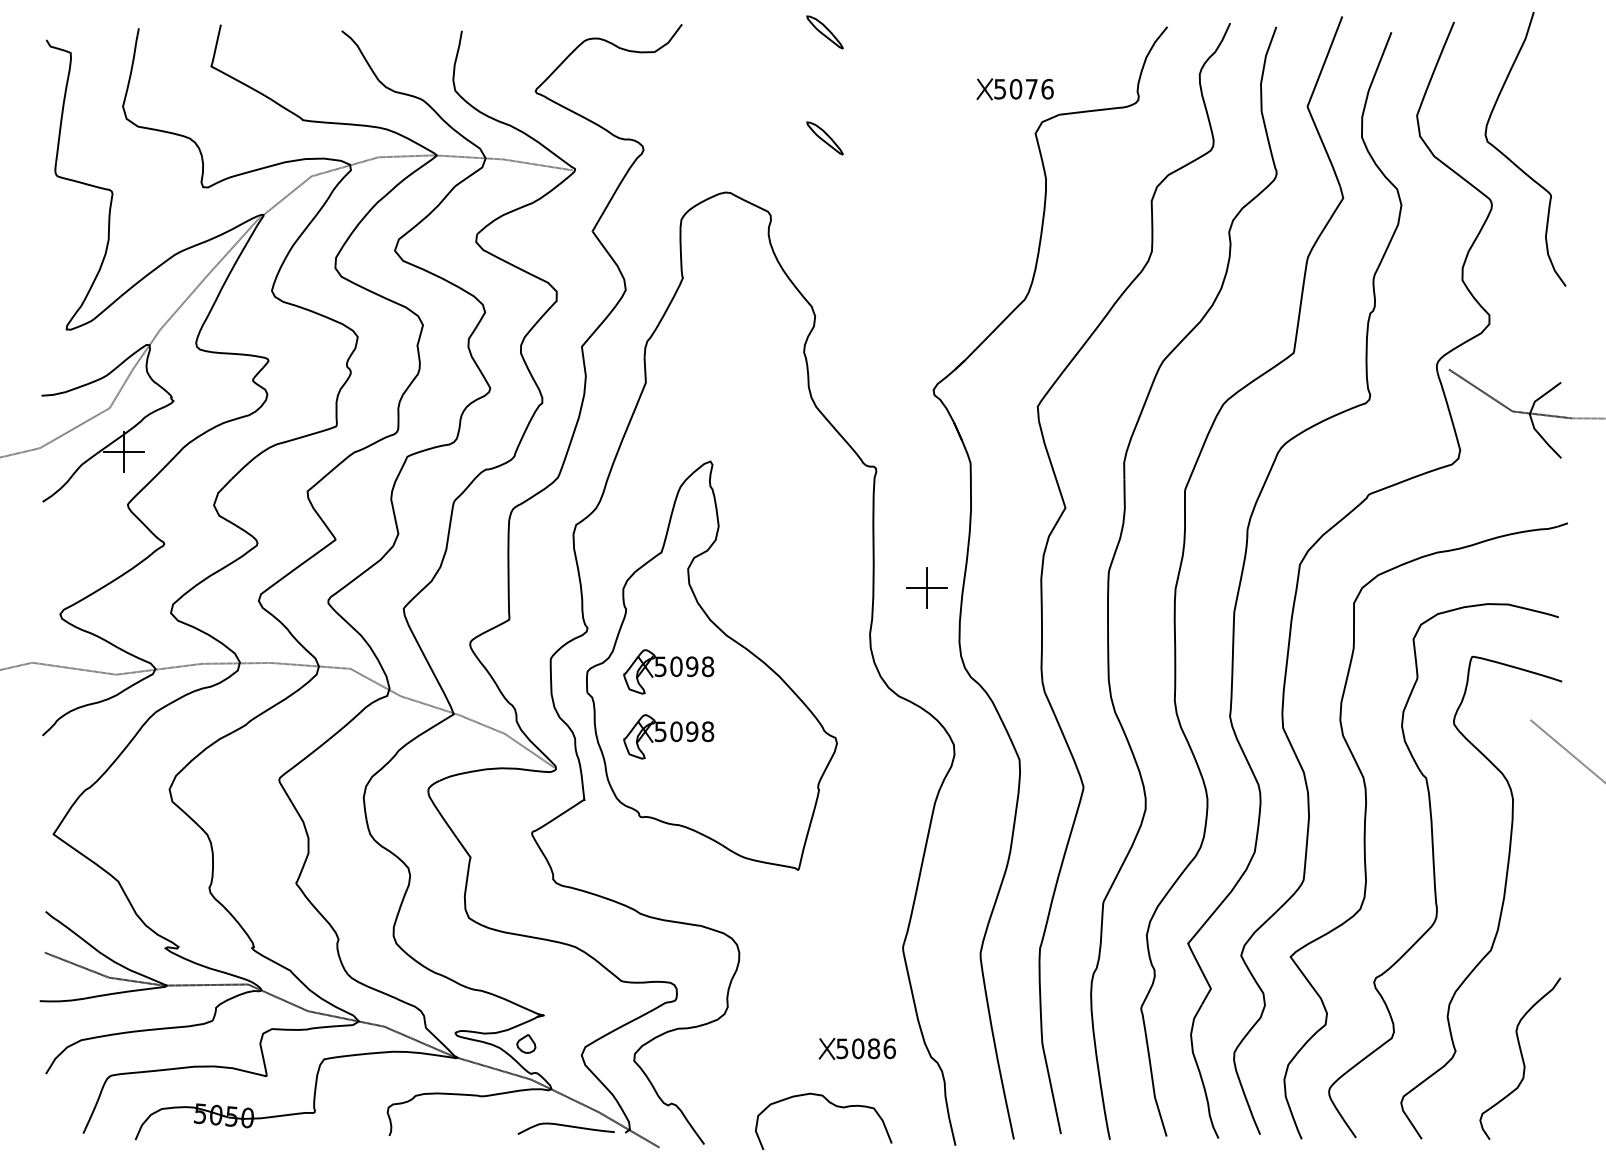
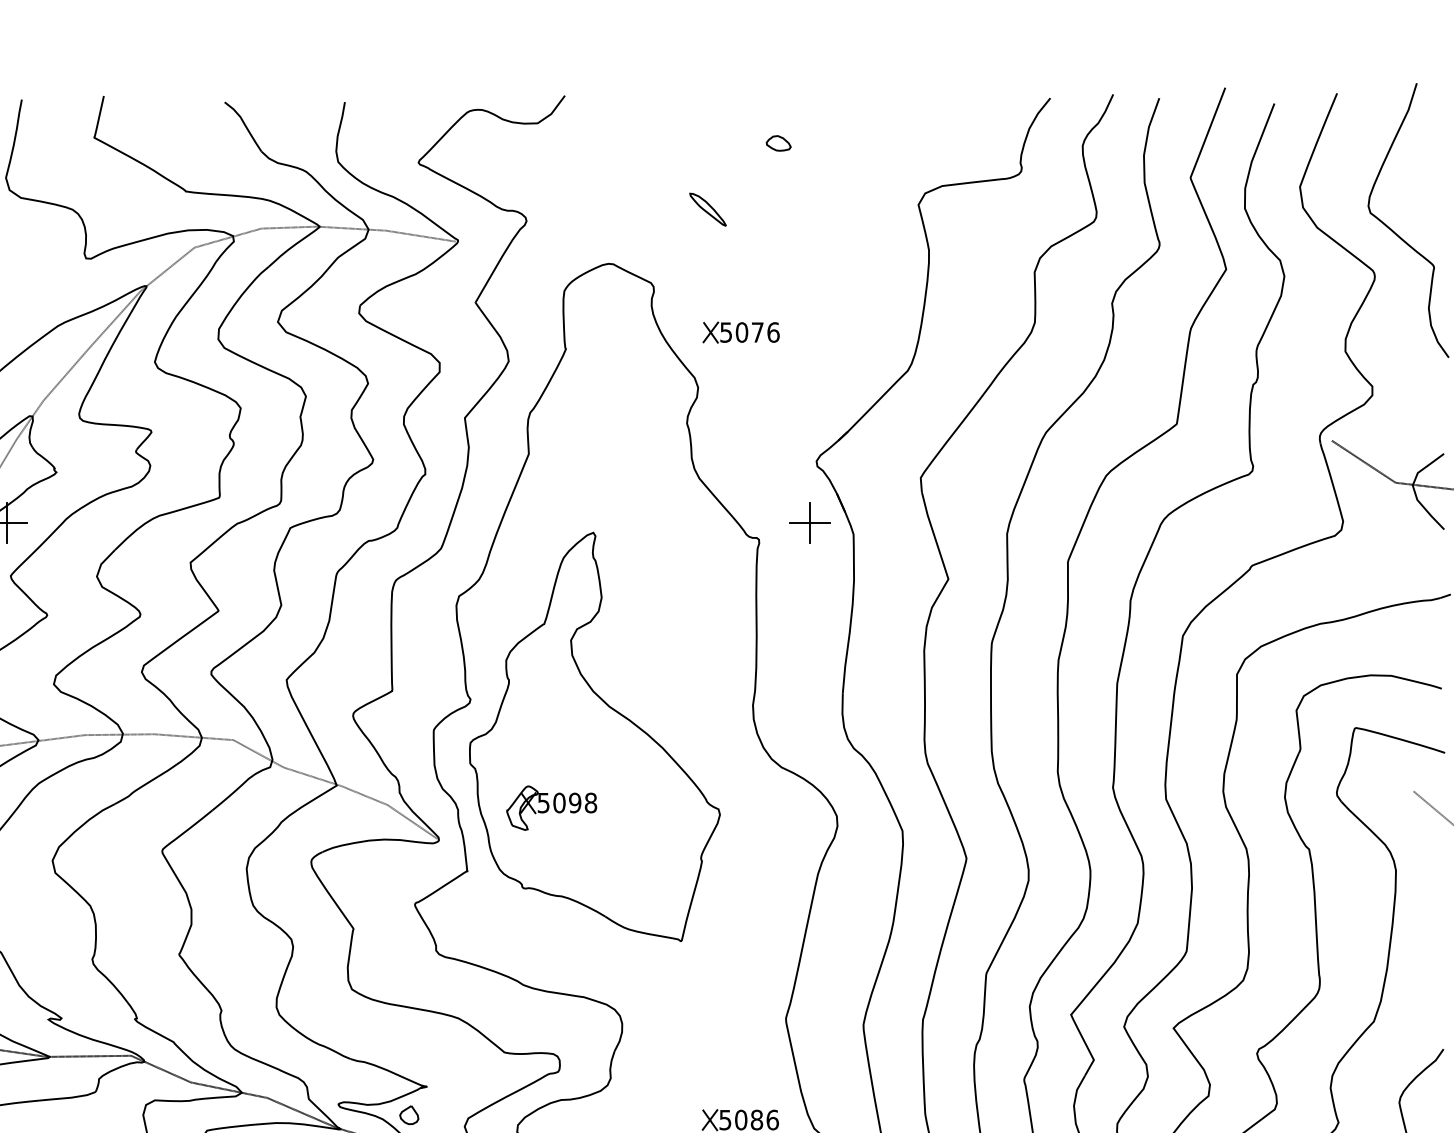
part: (824, 32) -> (707, 103), removed
part: (895, 71) -> (778, 142), added
part: (1014, 89) -> (740, 332), moved
part: (926, 587) -> (809, 522), moved
part: (668, 671) -> (551, 742), removed

